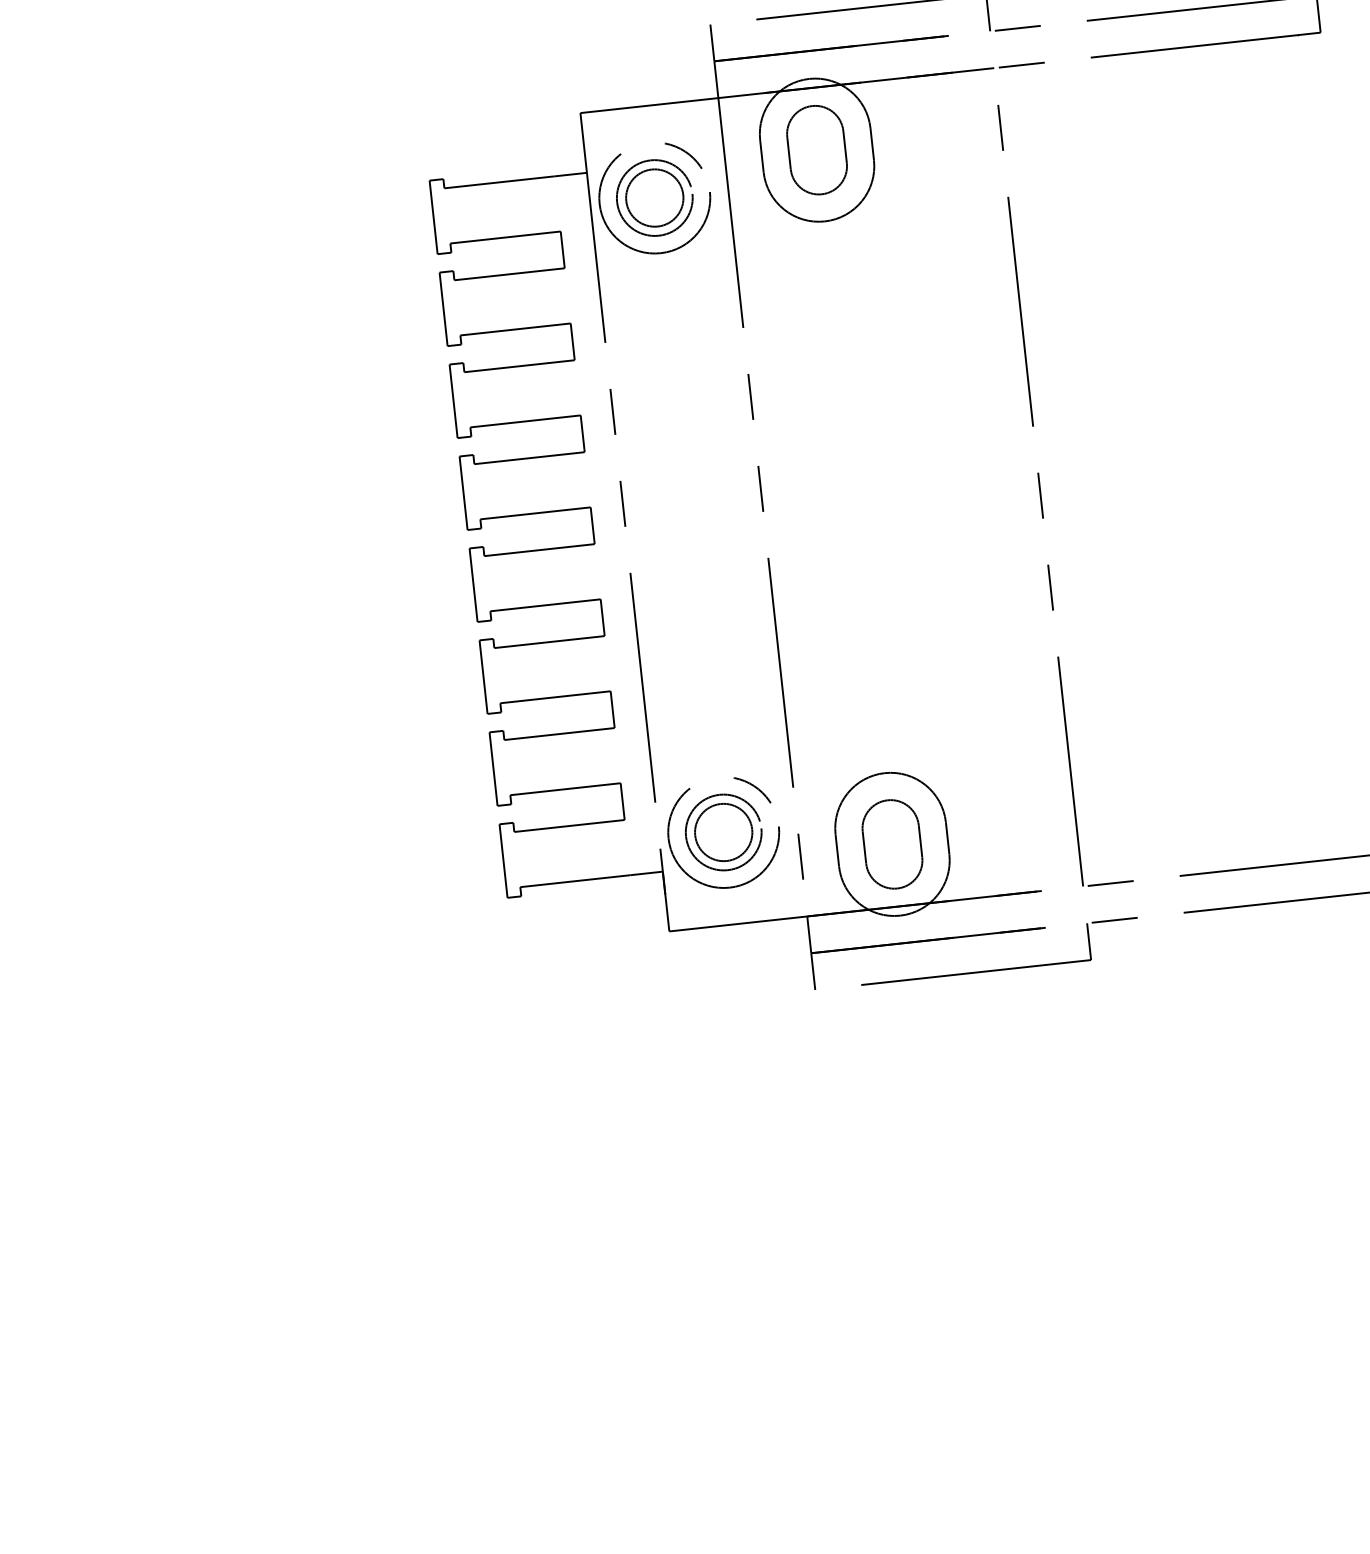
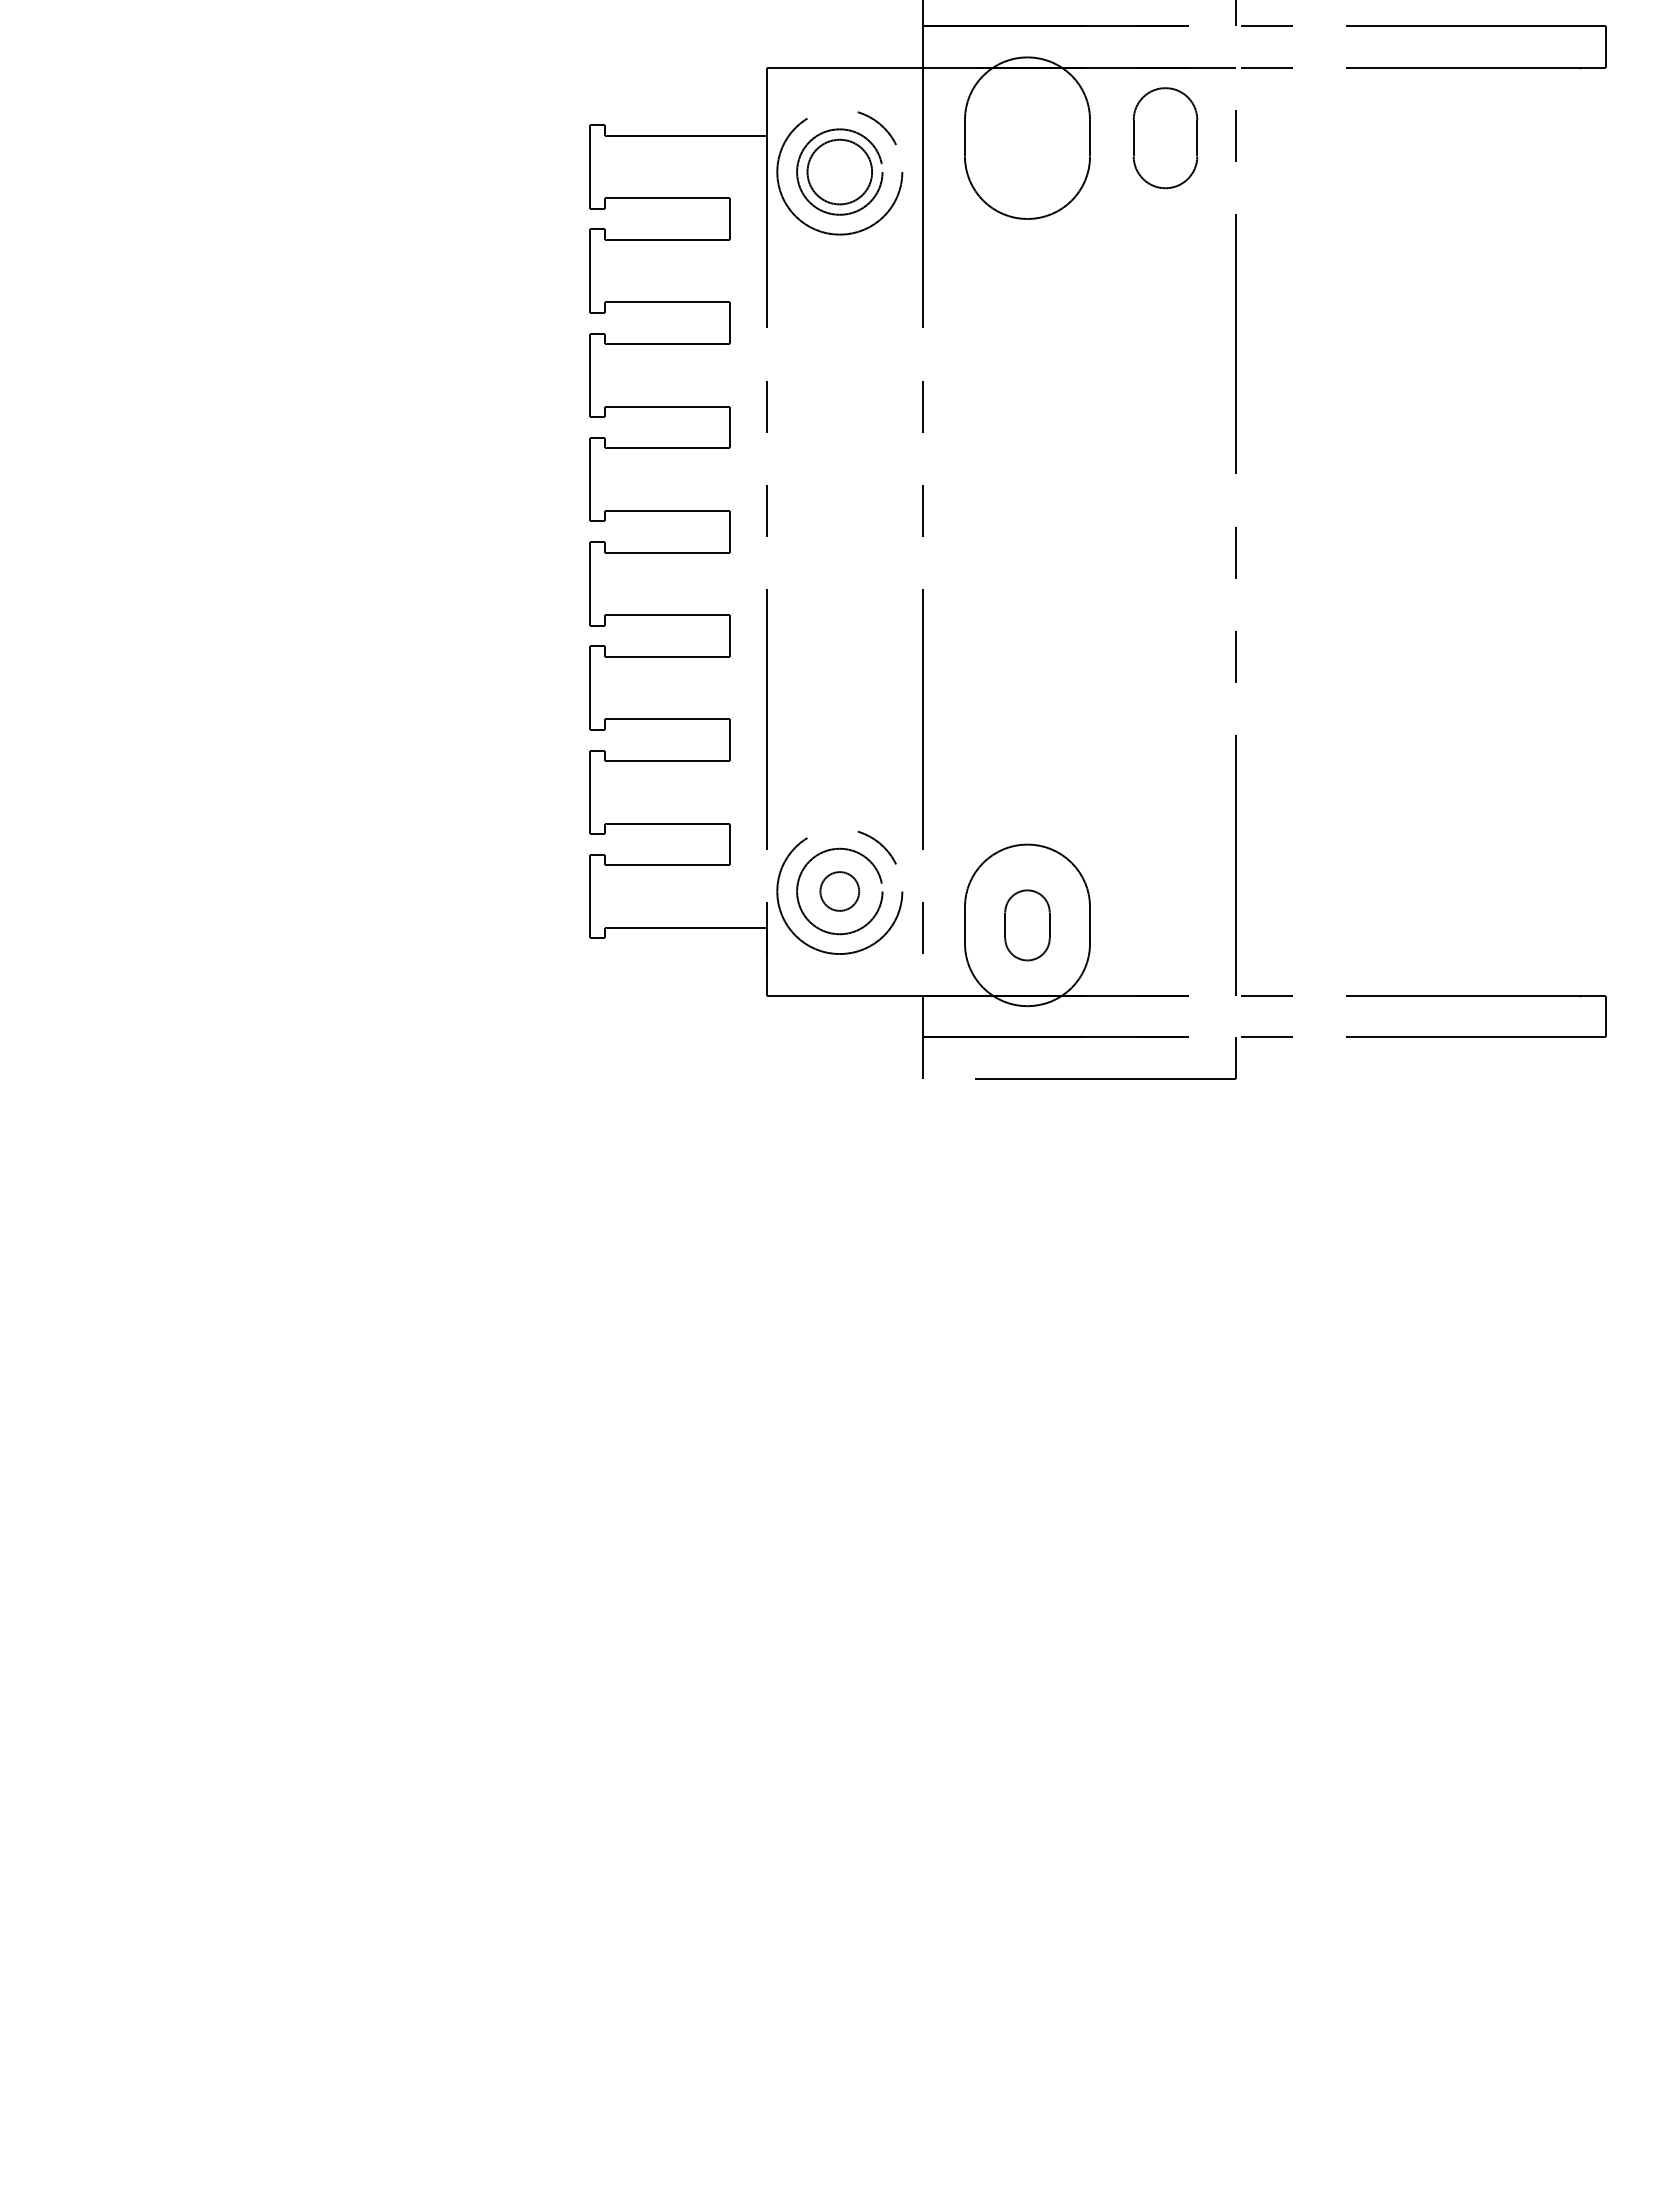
part: (817, 150) -> (1165, 138), moved
circle: (723, 832) -> (839, 891), size x0.6
part: (892, 844) -> (1027, 925), size x0.7

